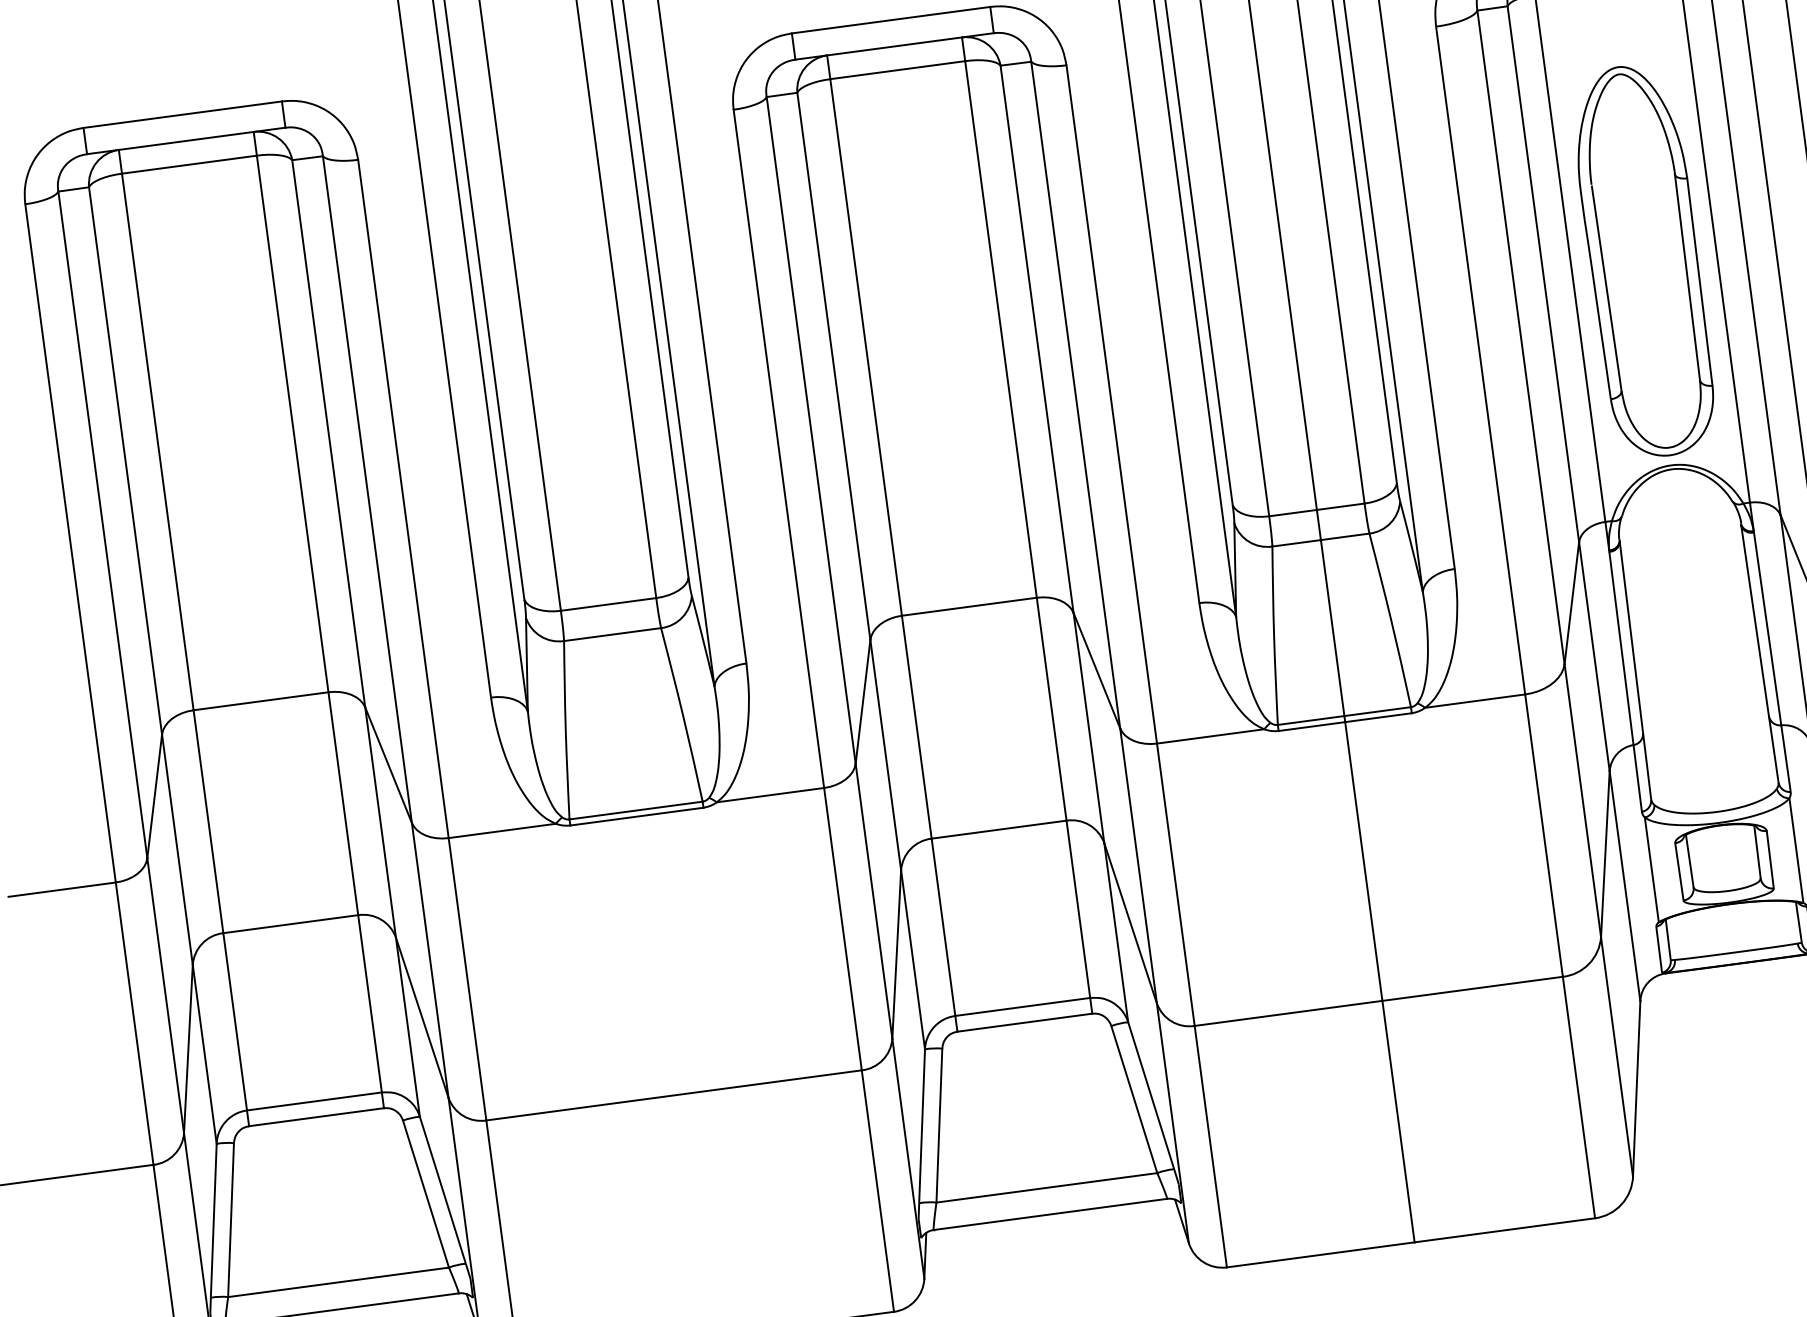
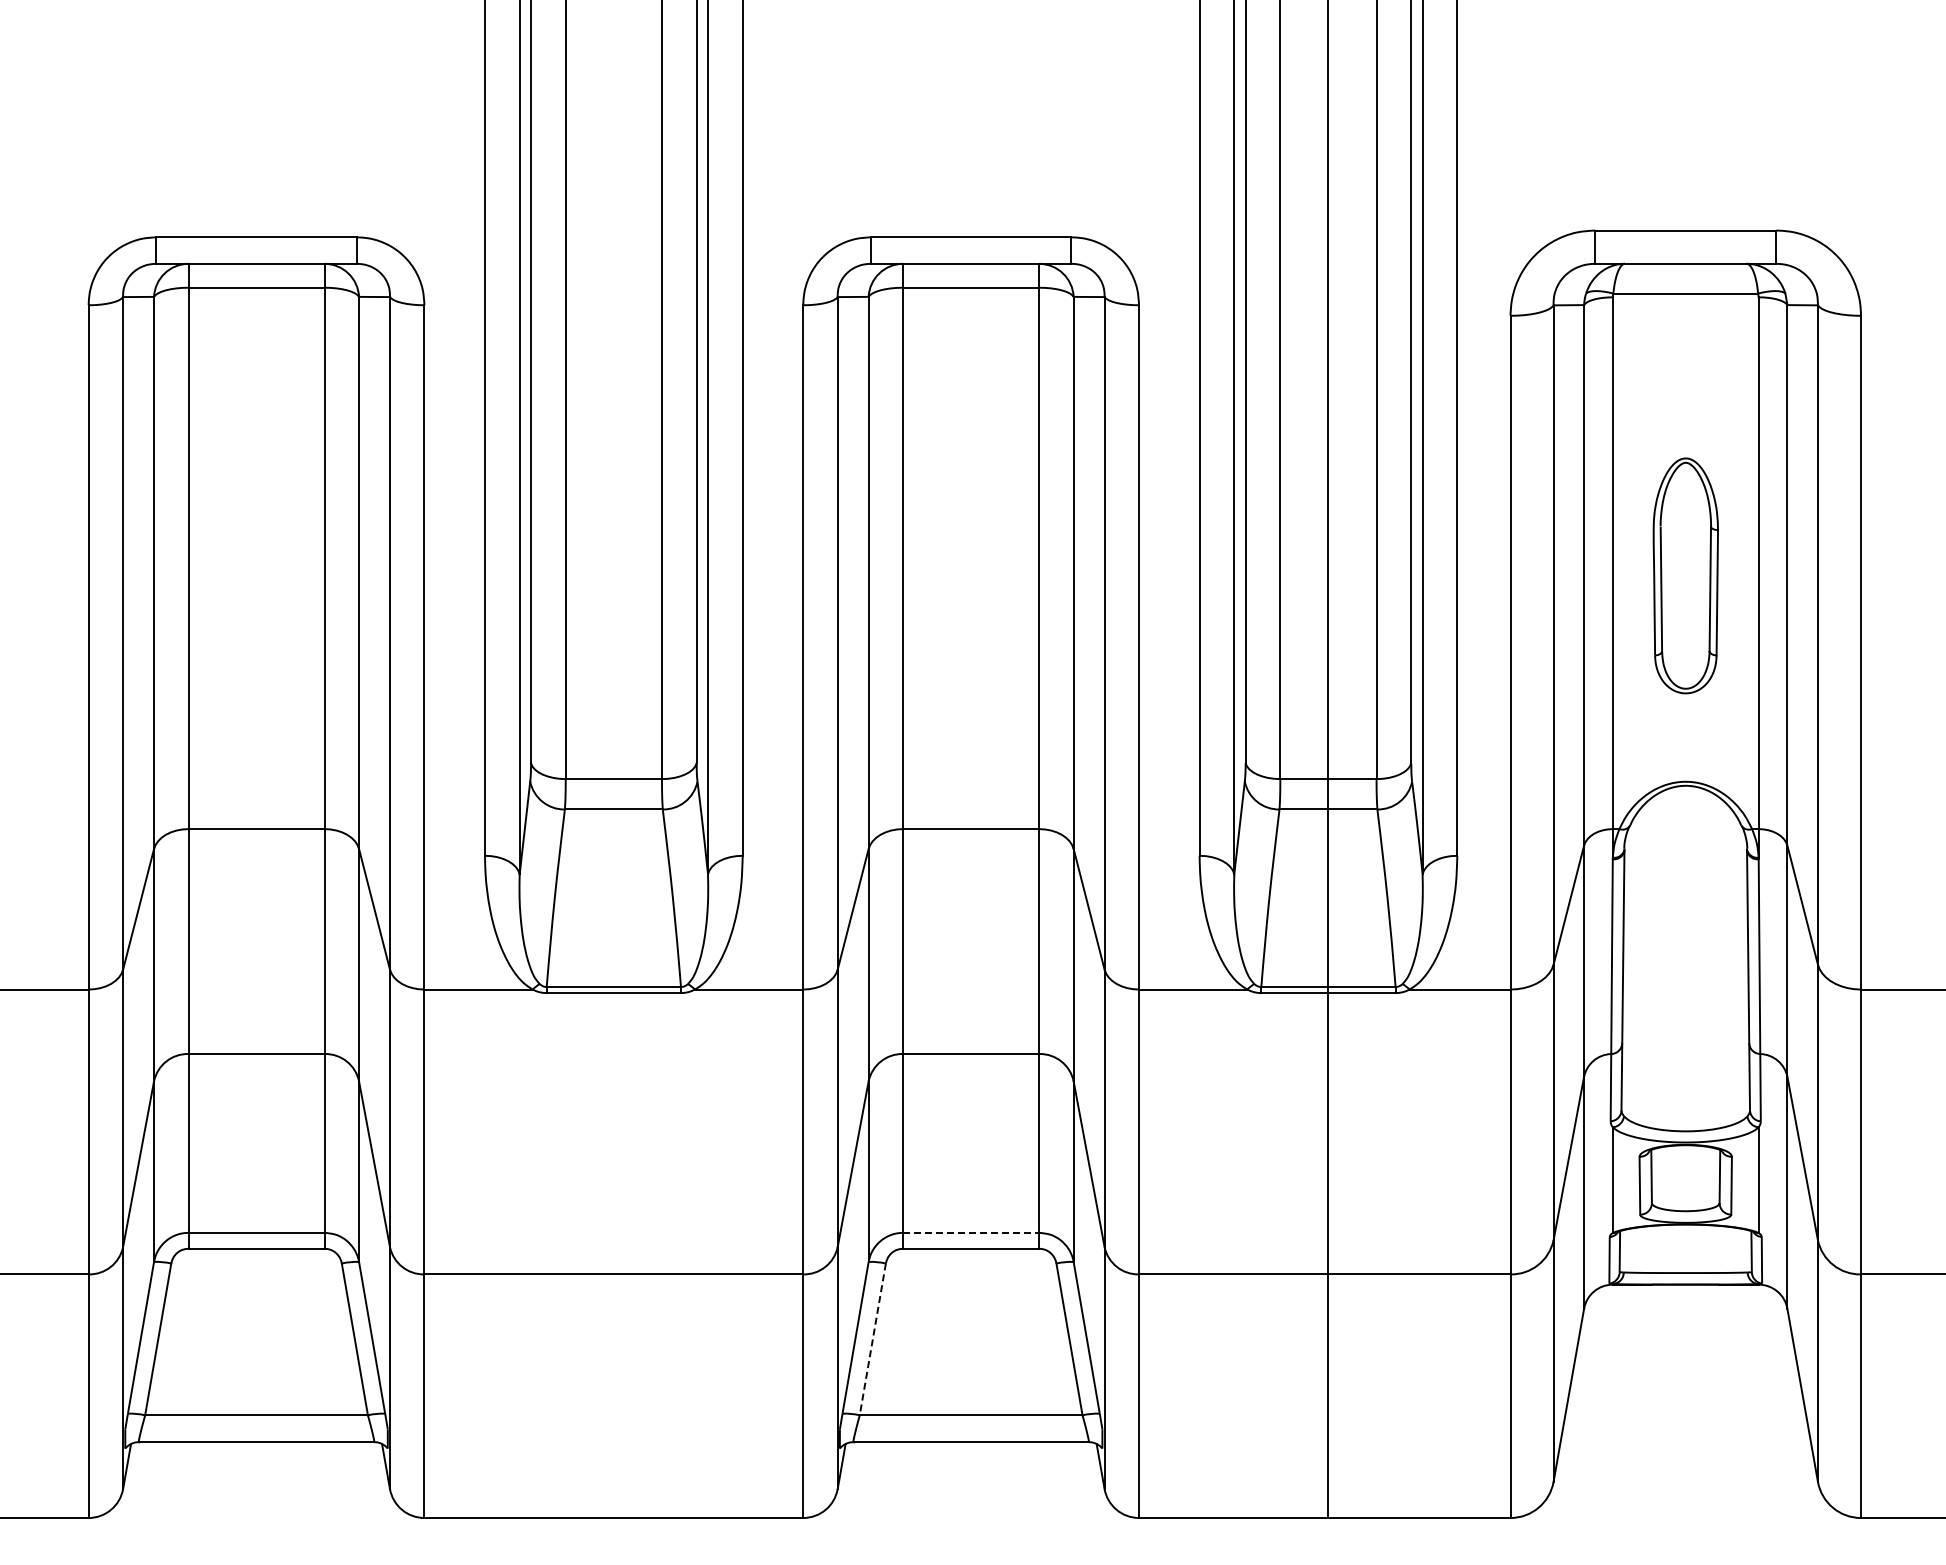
part: (1643, 260) -> (1685, 575), size x0.6
line: (1023, 1006) -> (971, 1232), solid -> dashed
line: (939, 1125) -> (872, 1339), solid -> dashed

